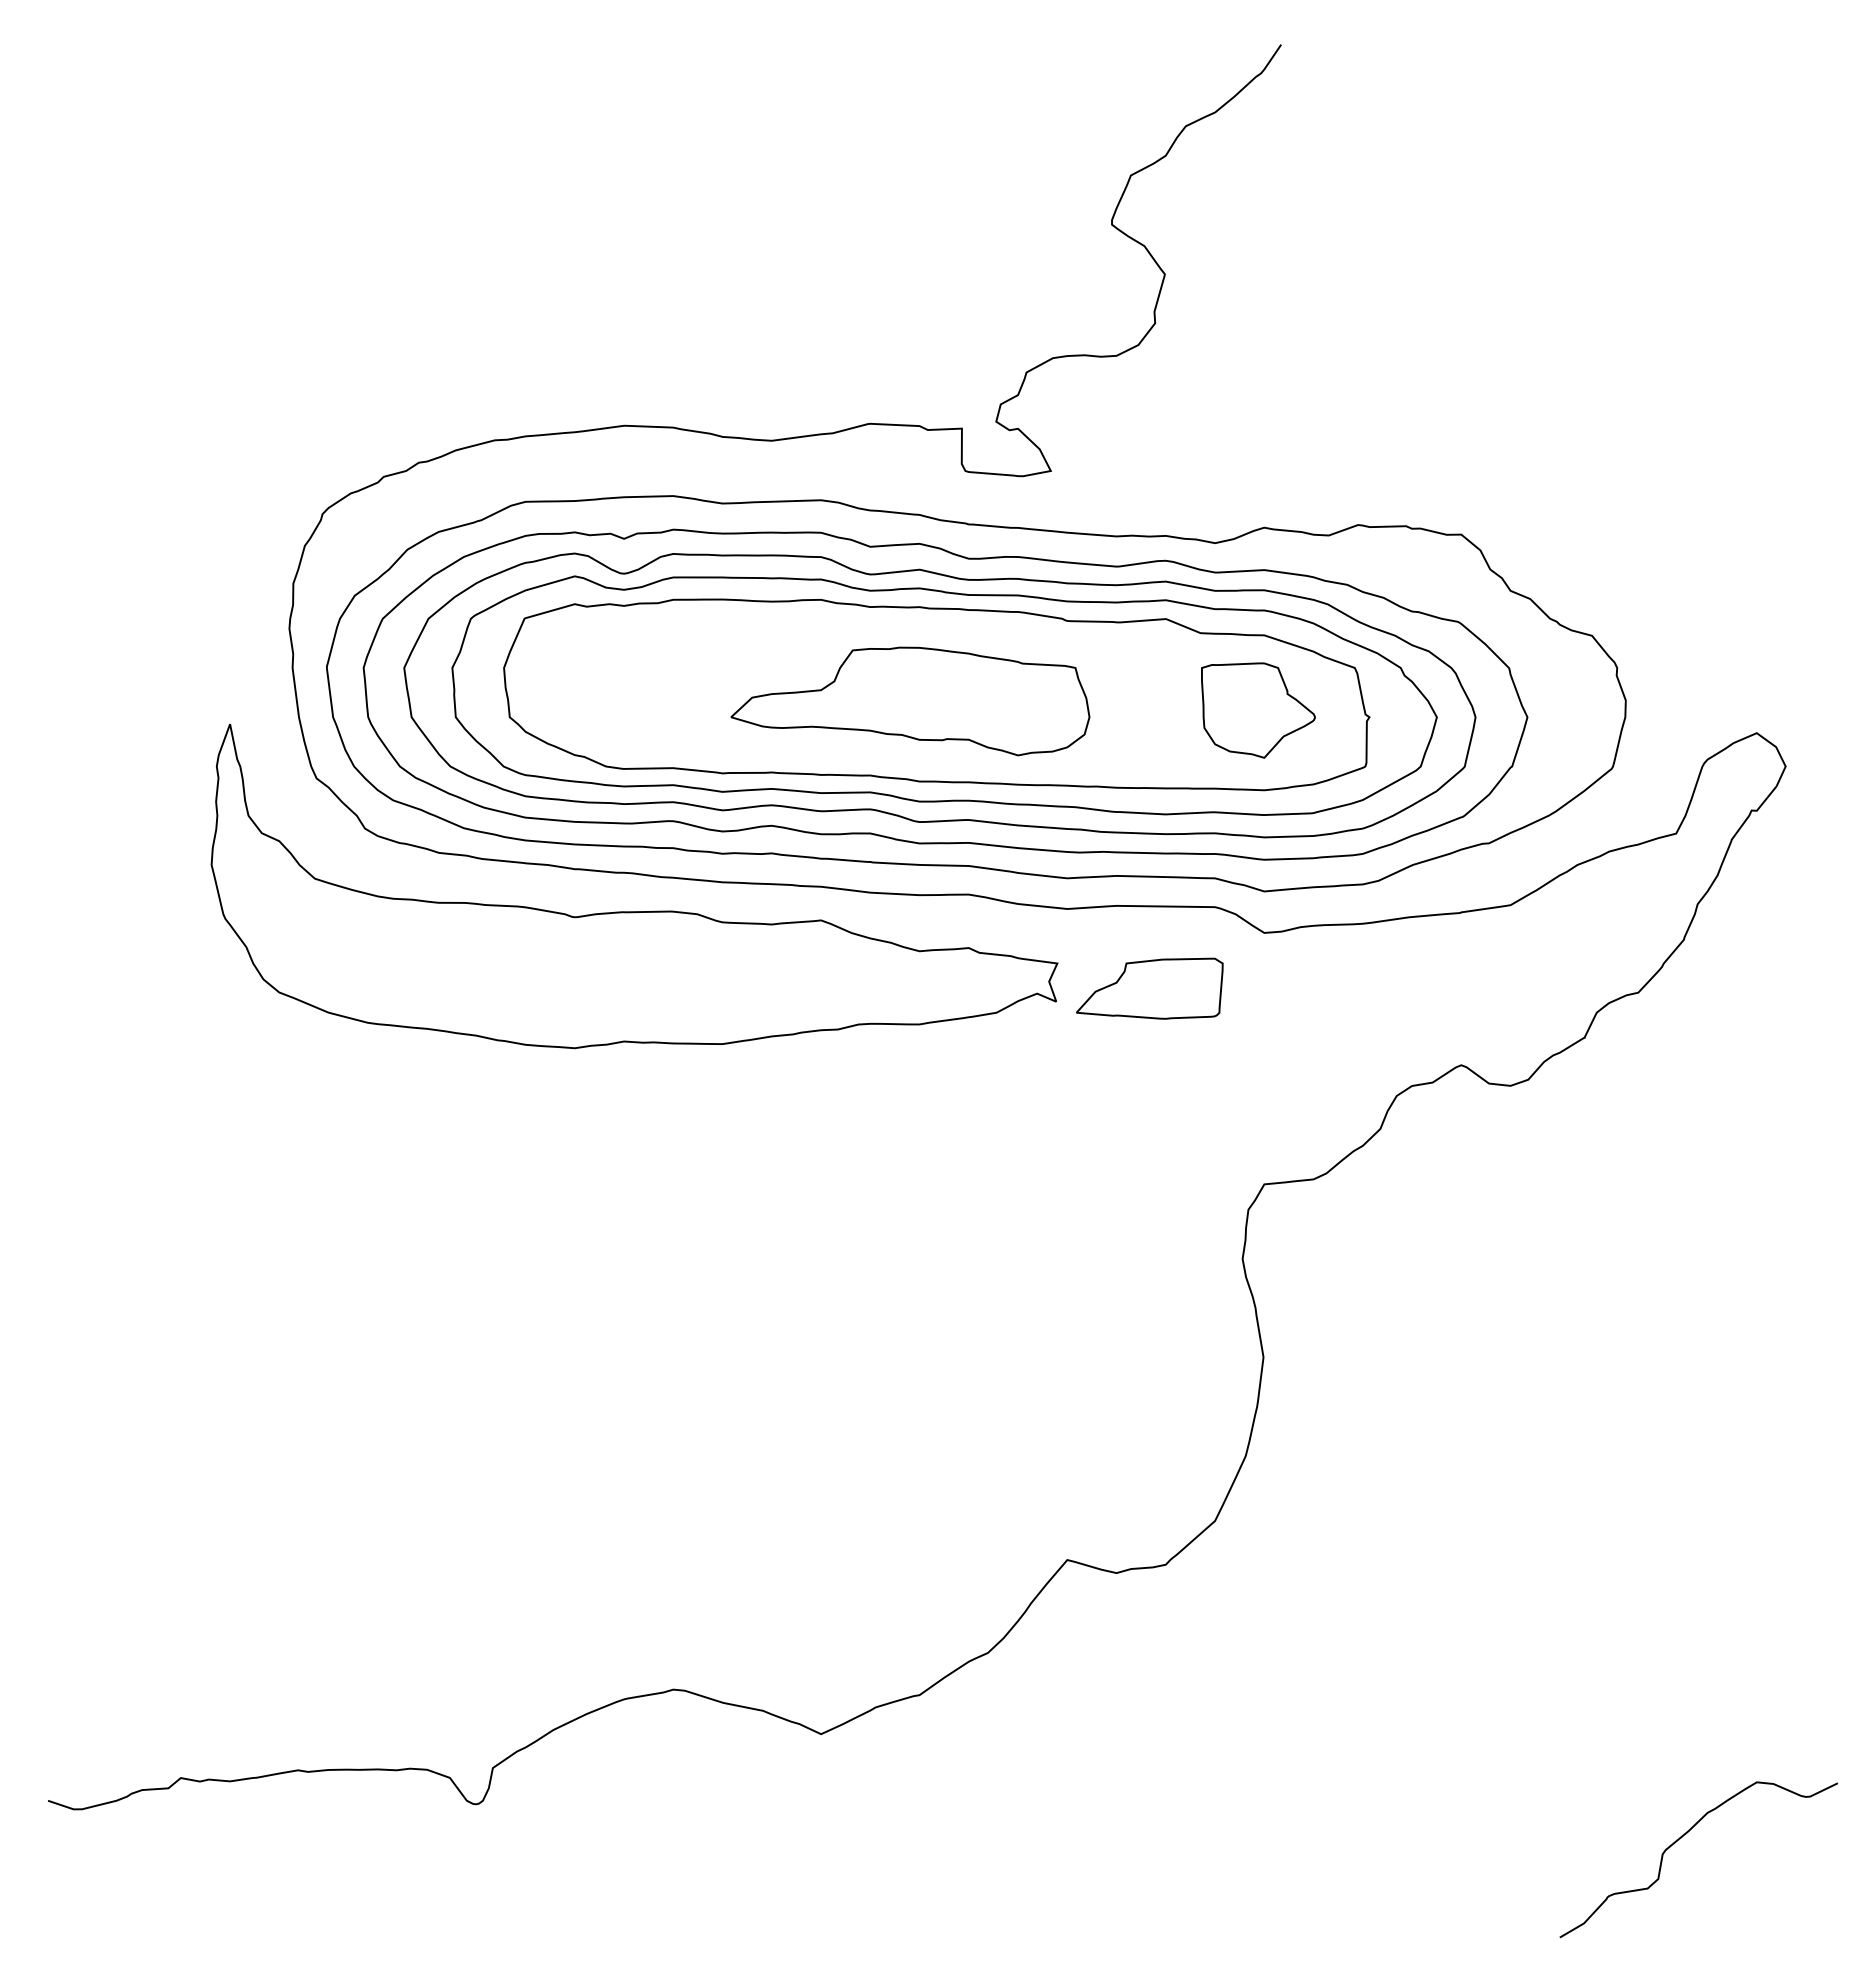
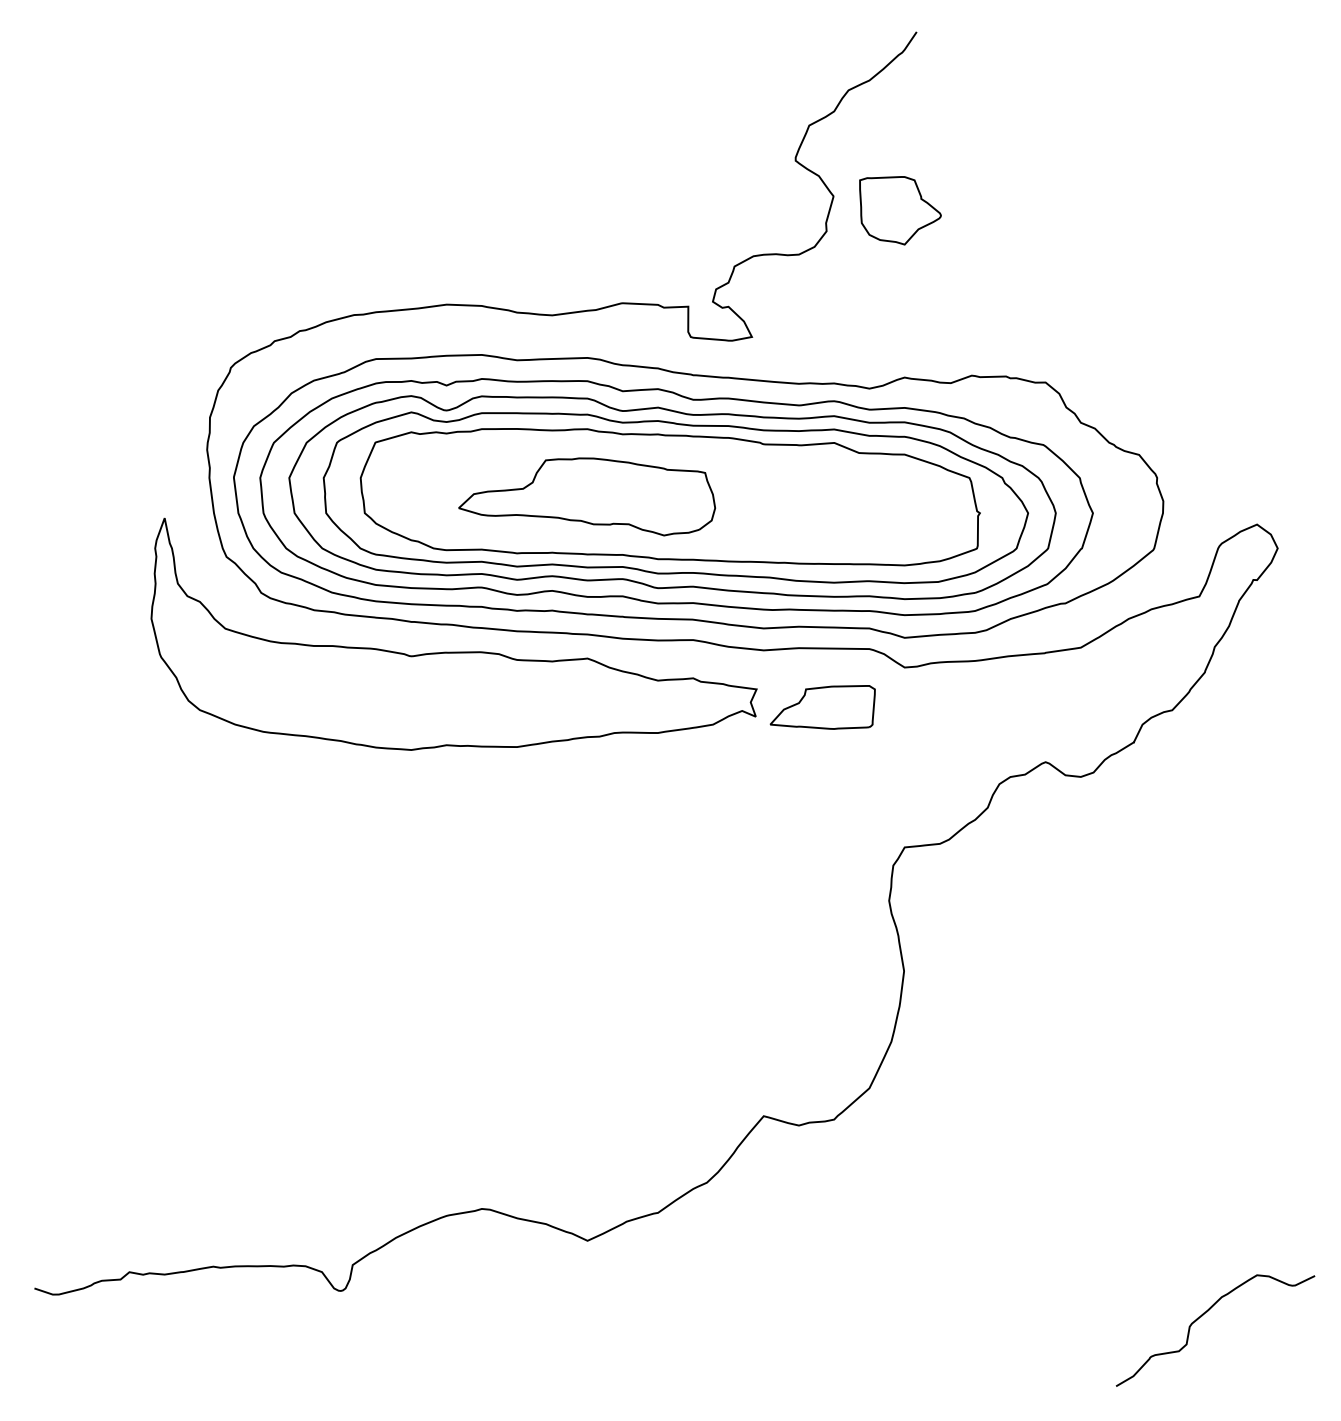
part: (910, 701) -> (587, 496), moved
part: (1258, 710) -> (900, 210), moved

